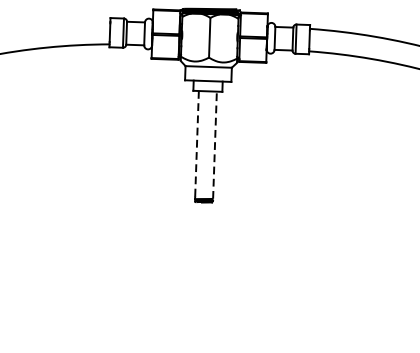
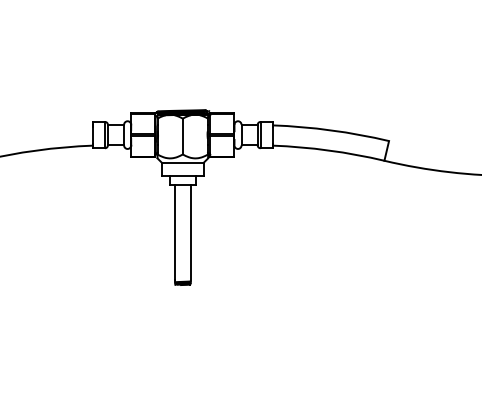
line: (196, 143) -> (174, 232), dashed -> solid
line: (214, 144) -> (190, 232), dashed -> solid

